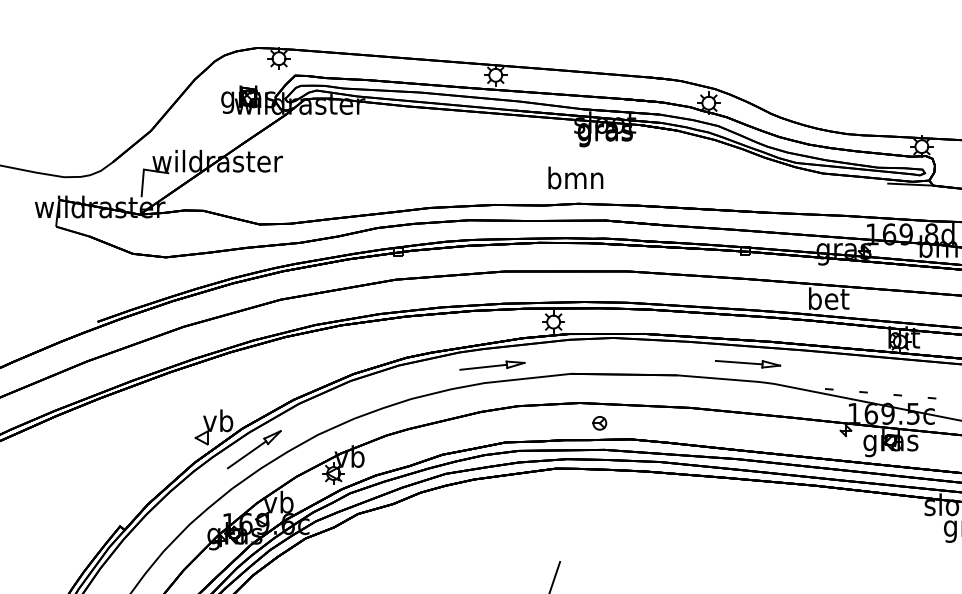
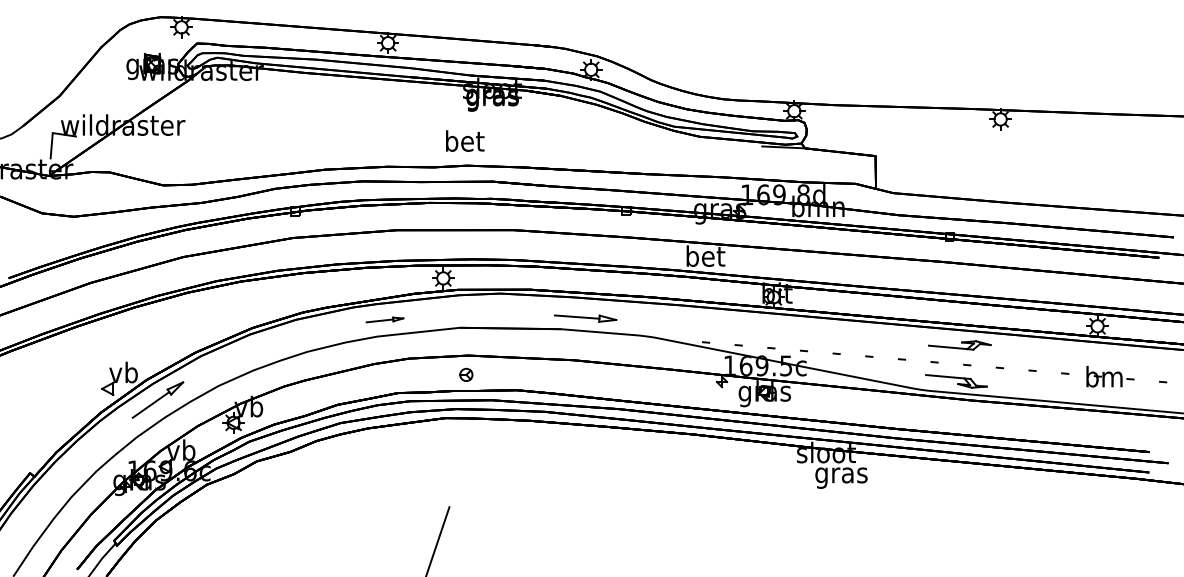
text: (575, 177) -> (464, 140), bmn -> bet
part: (747, 364) -> (585, 318), moved
part: (491, 365) -> (384, 319), size x0.6
part: (599, 422) -> (466, 374), moved

